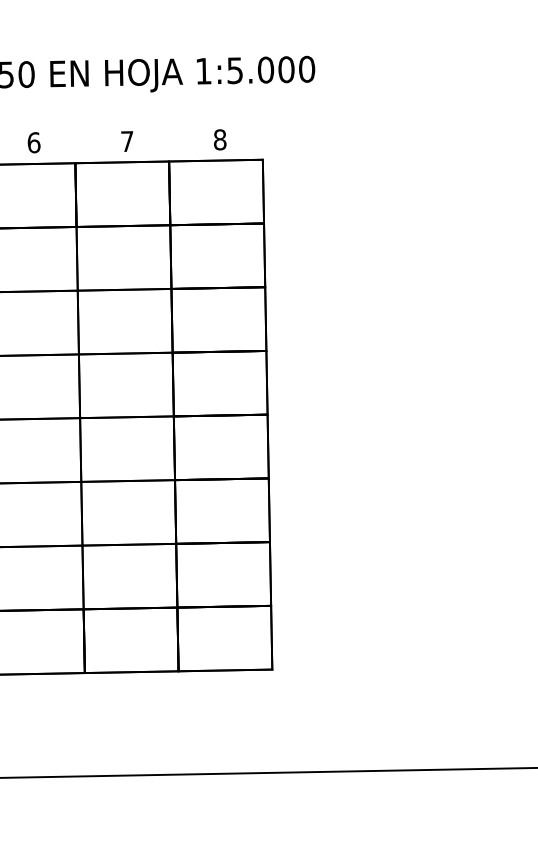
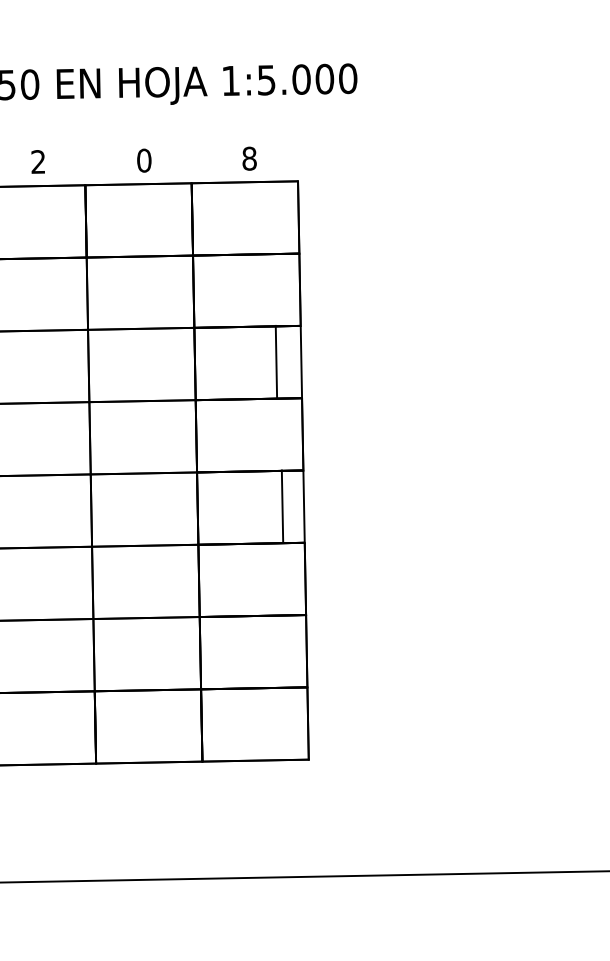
text: (127, 141) -> (144, 160), 7 -> 0
text: (33, 142) -> (37, 161), 6 -> 2
line: (265, 318) -> (276, 361), moved
line: (267, 446) -> (281, 506), moved

